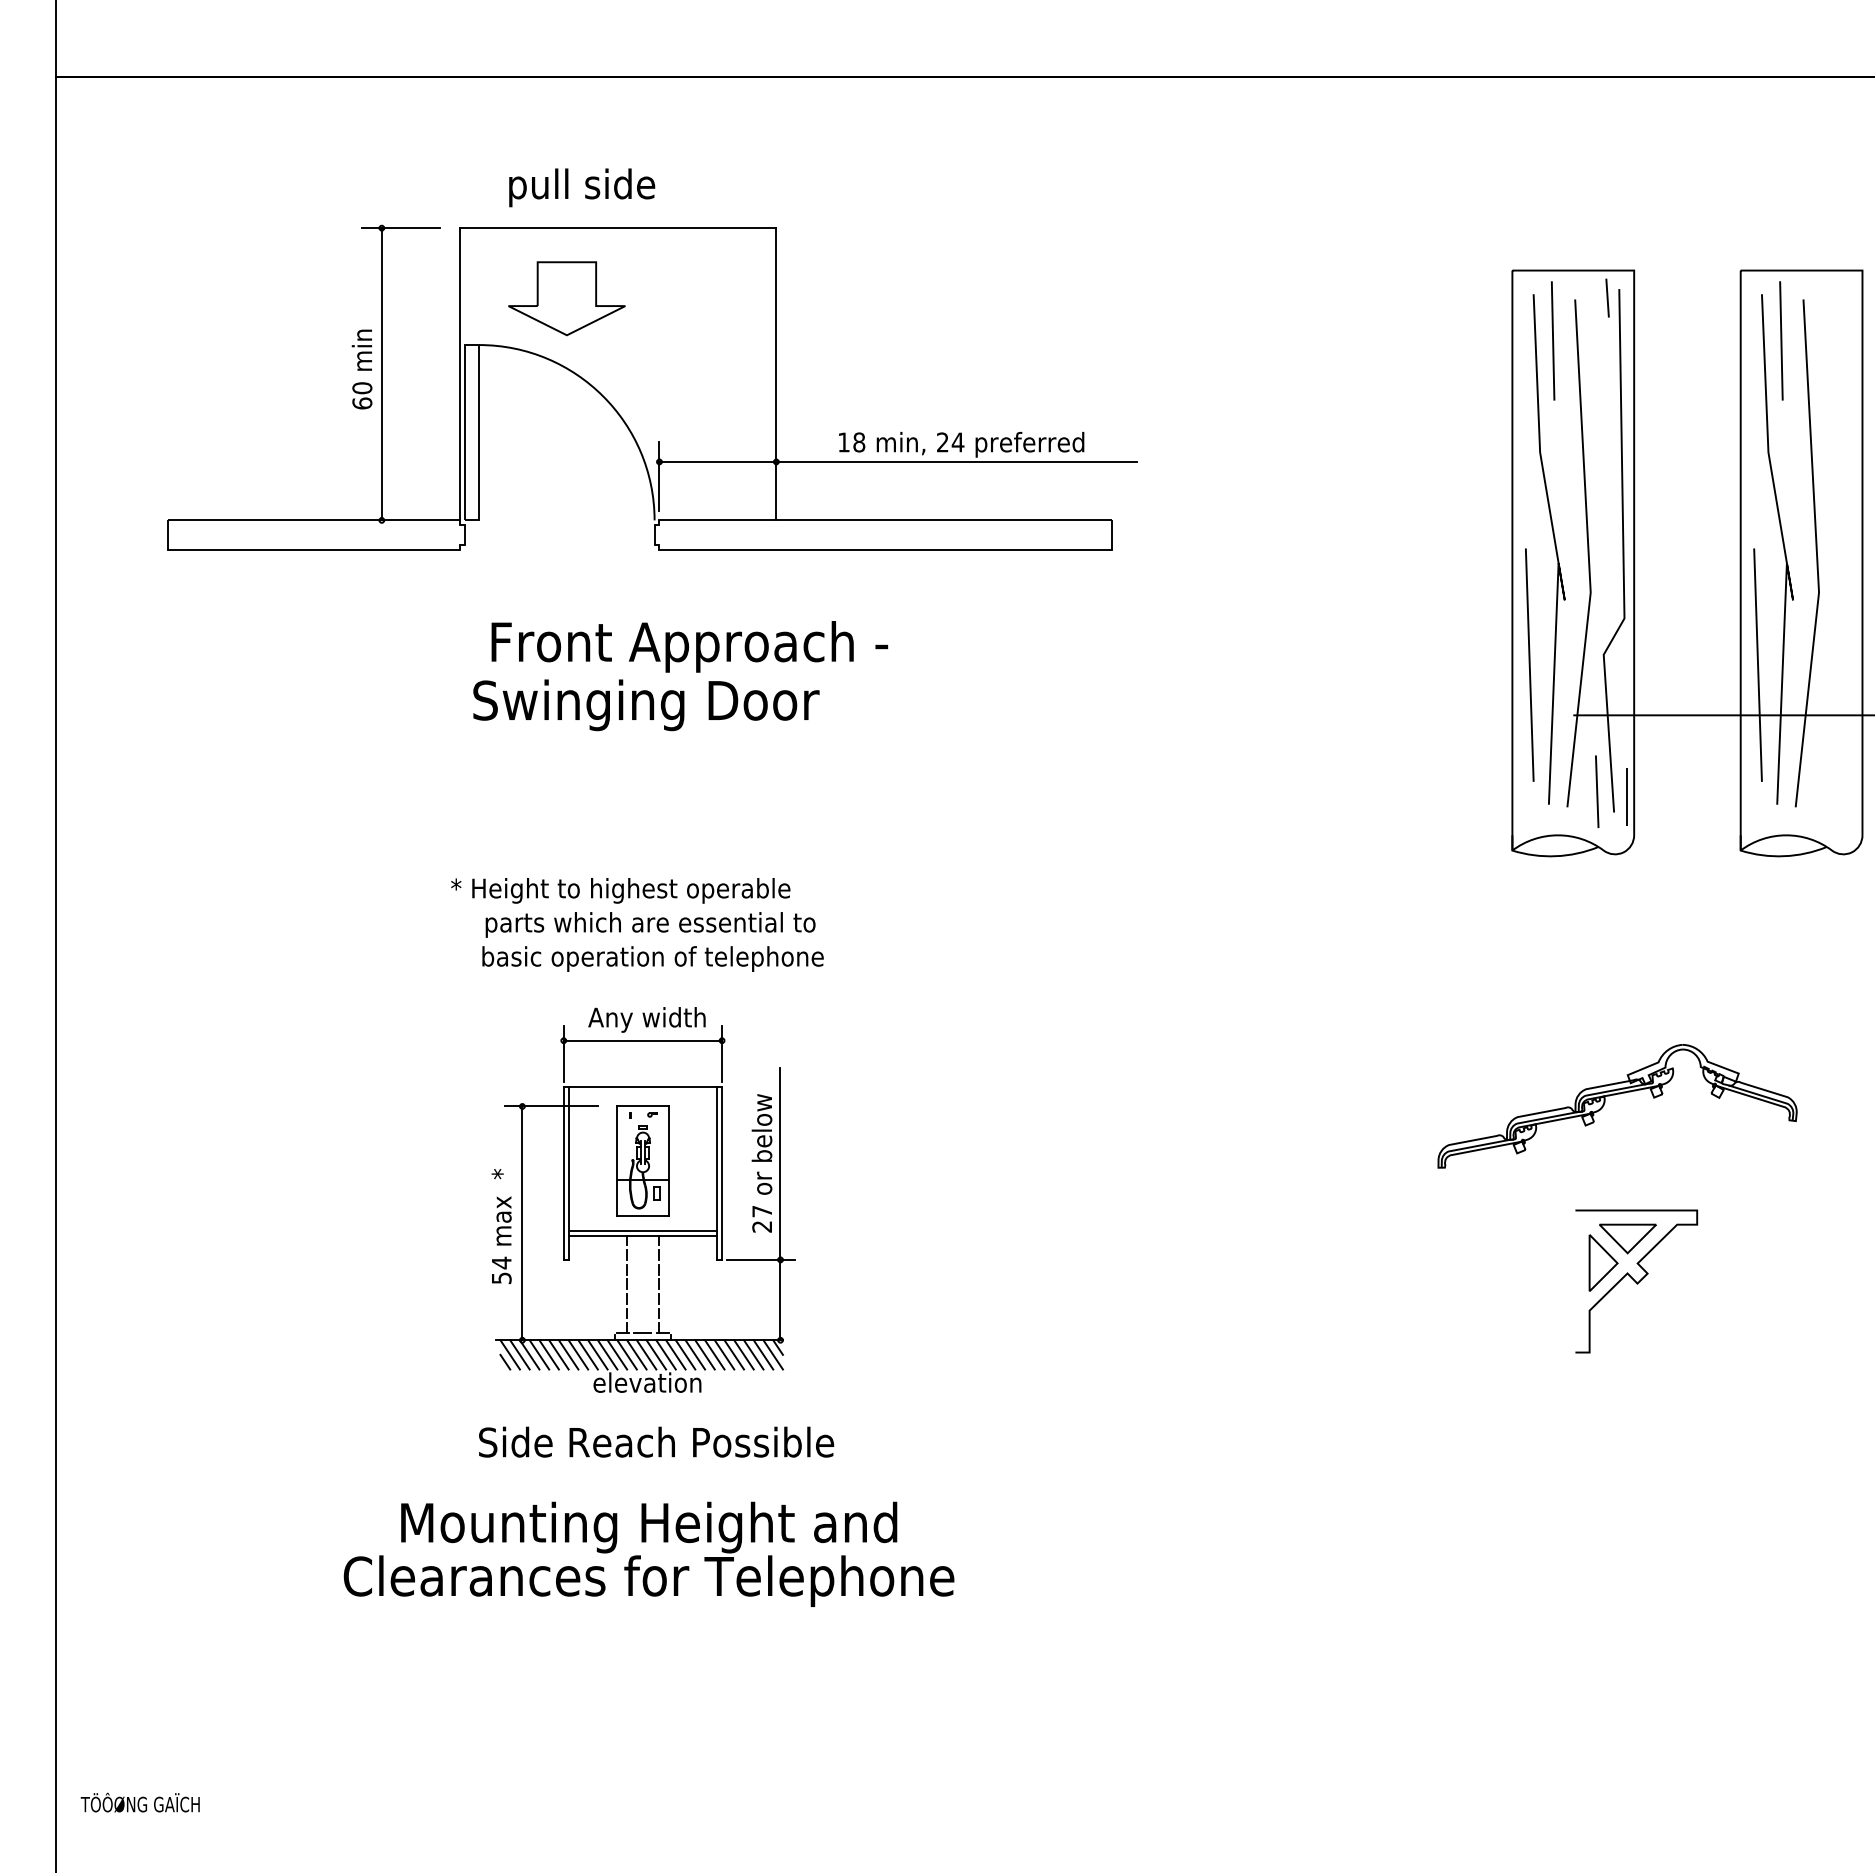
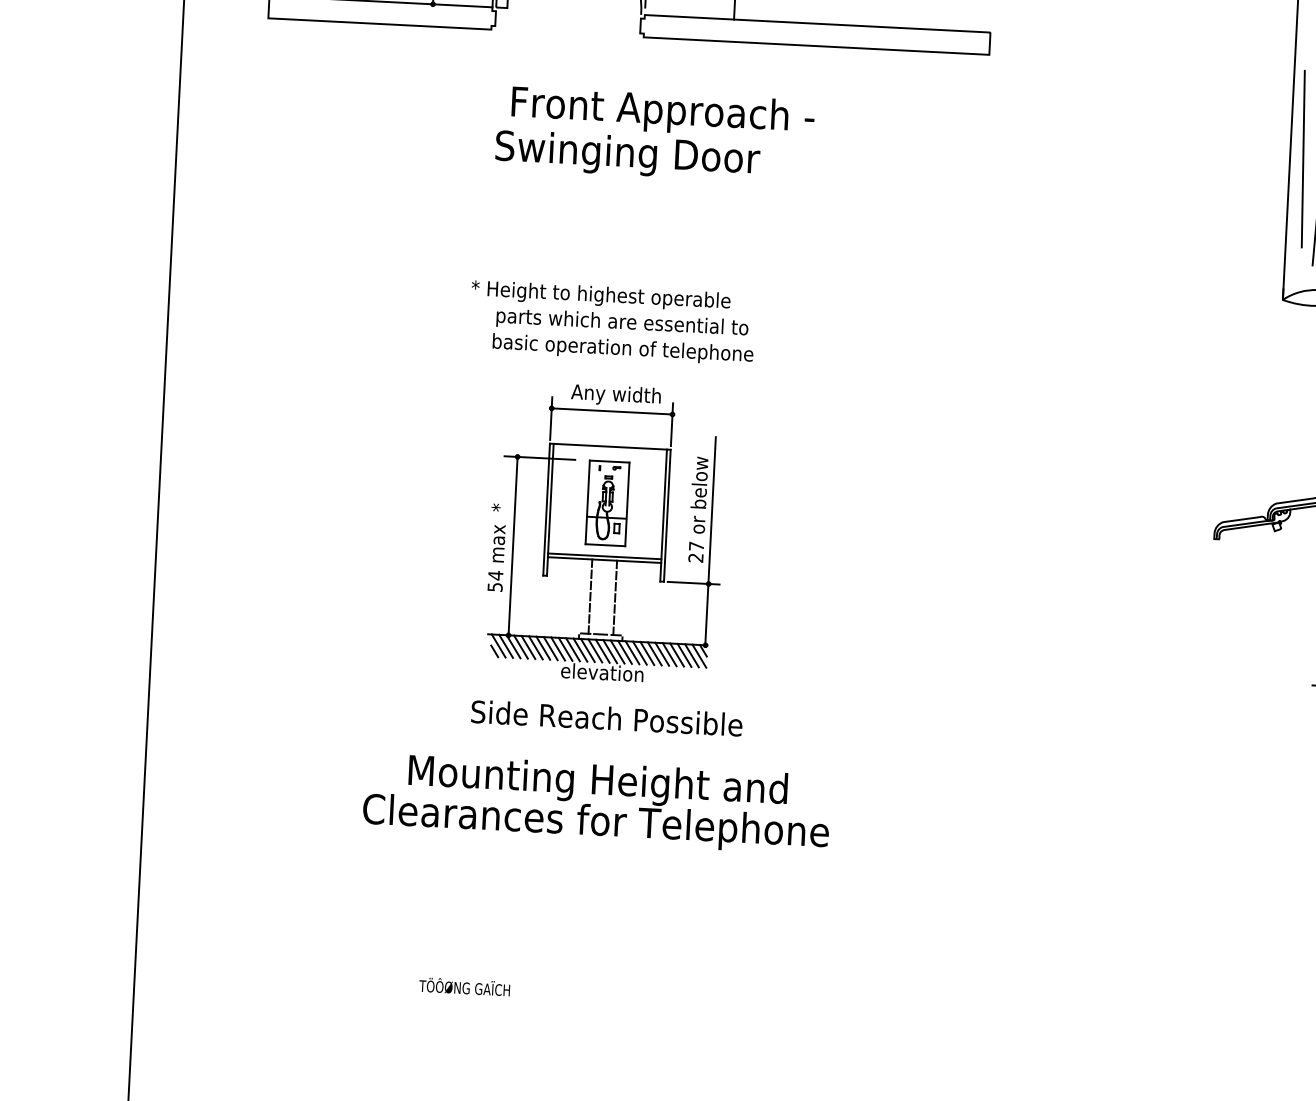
text: (139, 1802) -> (464, 986), moved

